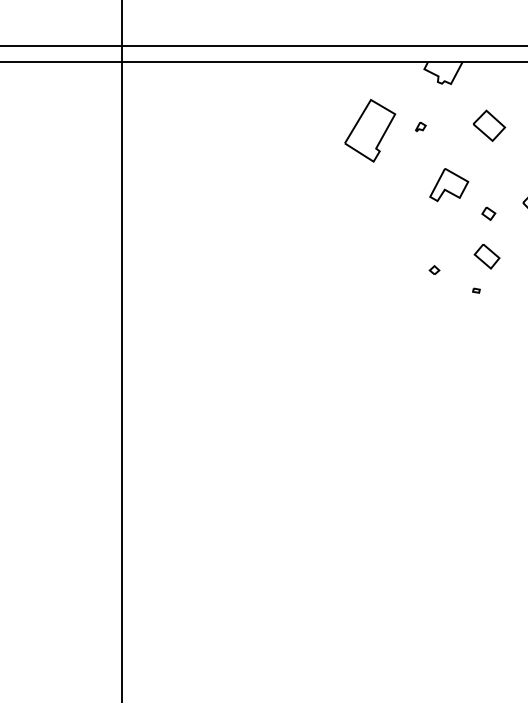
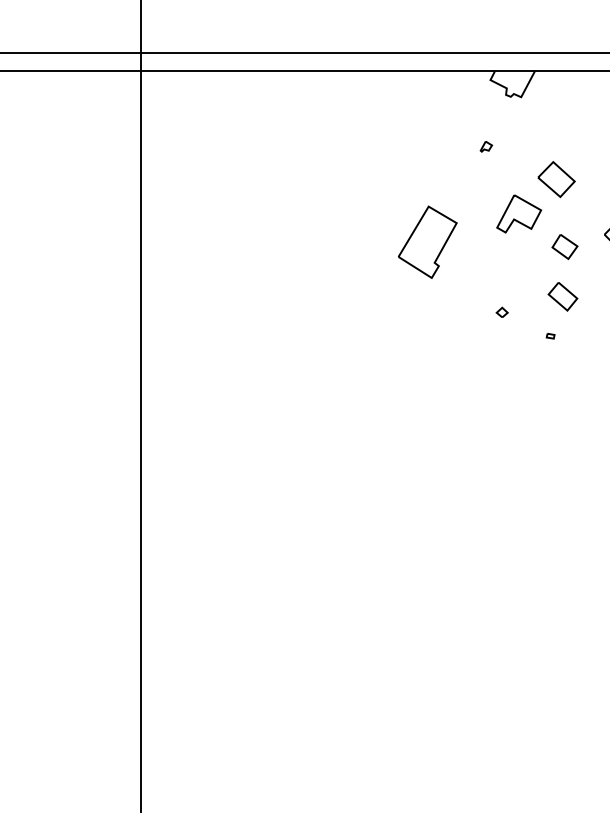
part: (489, 125) -> (556, 179), moved
part: (369, 130) -> (427, 241), moved
part: (488, 213) -> (564, 247), size x1.67

